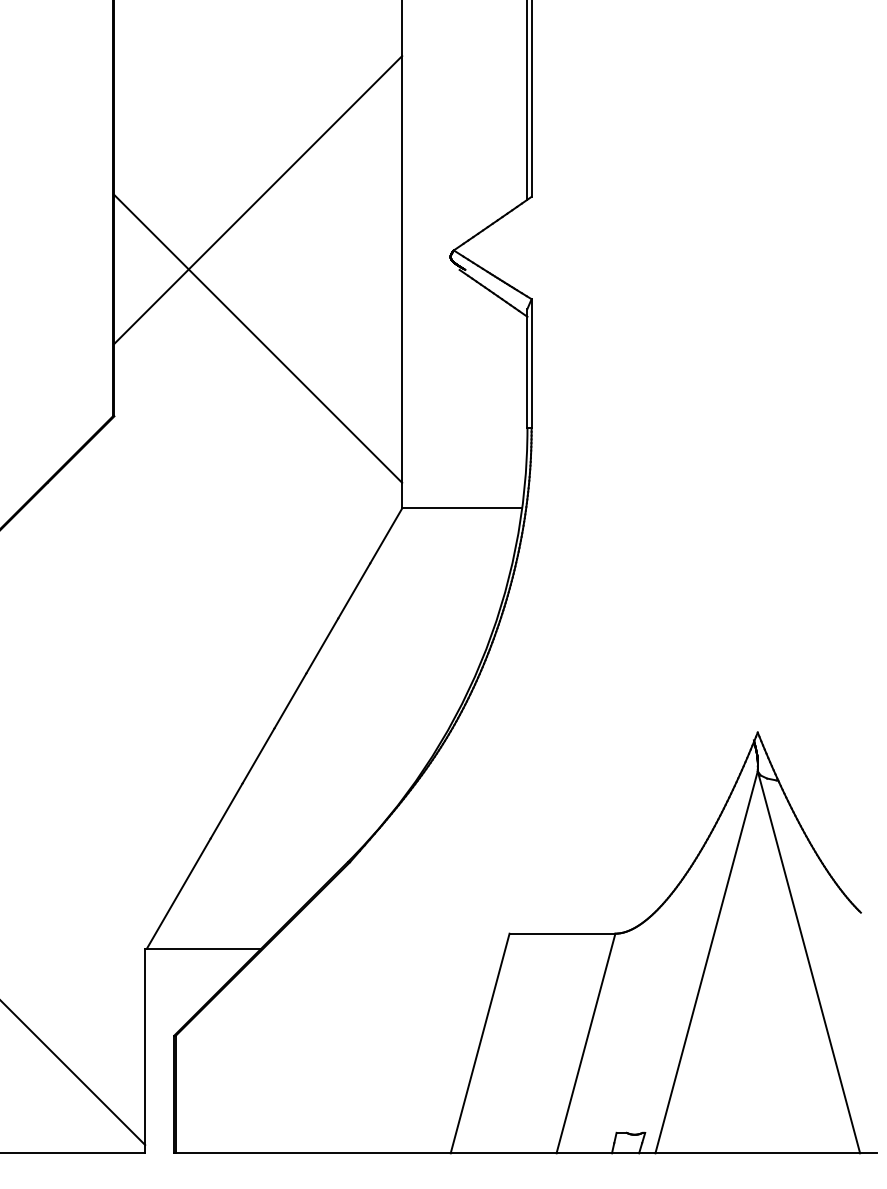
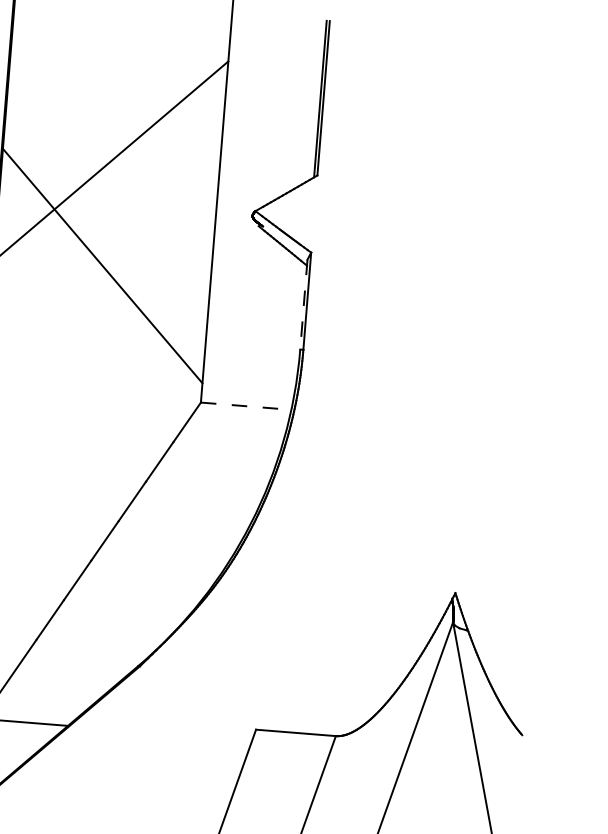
line: (527, 368) -> (303, 304), solid -> dashed
line: (462, 508) -> (246, 406), solid -> dashed

